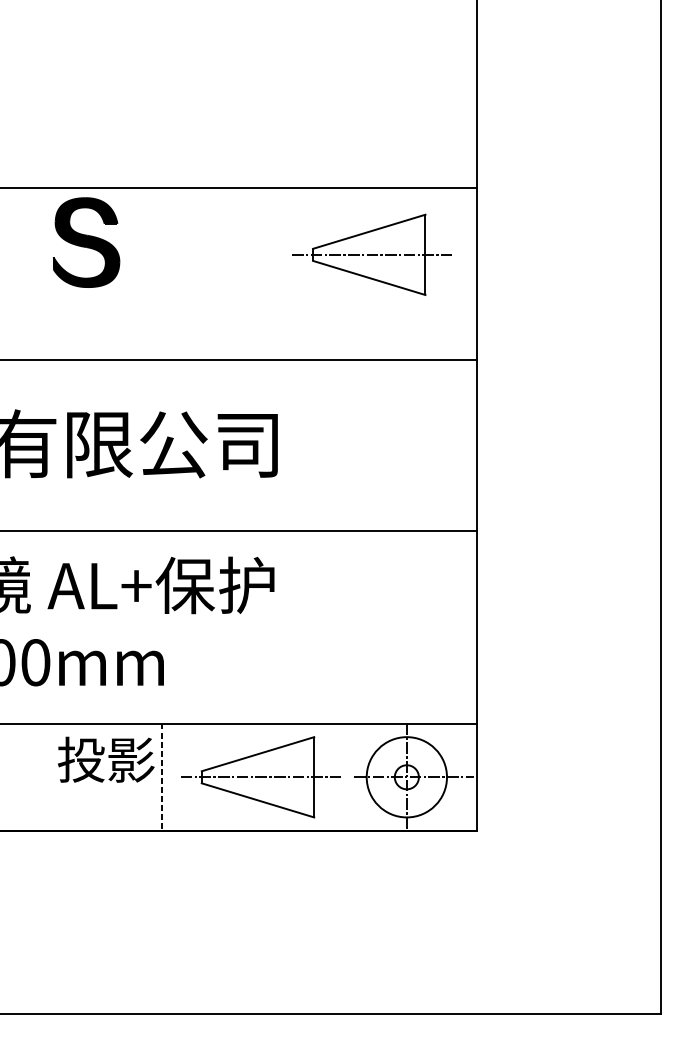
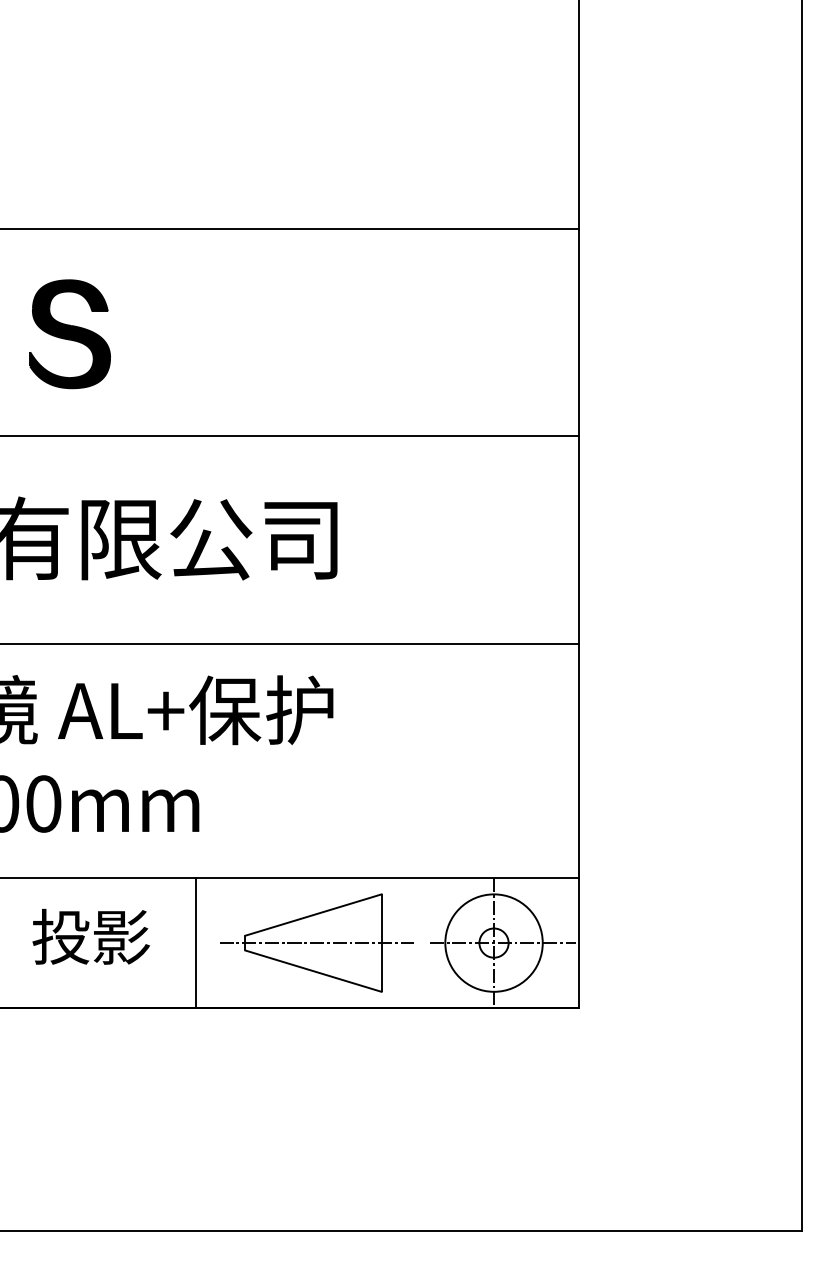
part: (85, 242) -> (69, 334), moved
part: (371, 254) -> (451, 308), removed
text: (105, 759) -> (90, 936), moved
line: (161, 777) -> (196, 943), dashed -> solid

